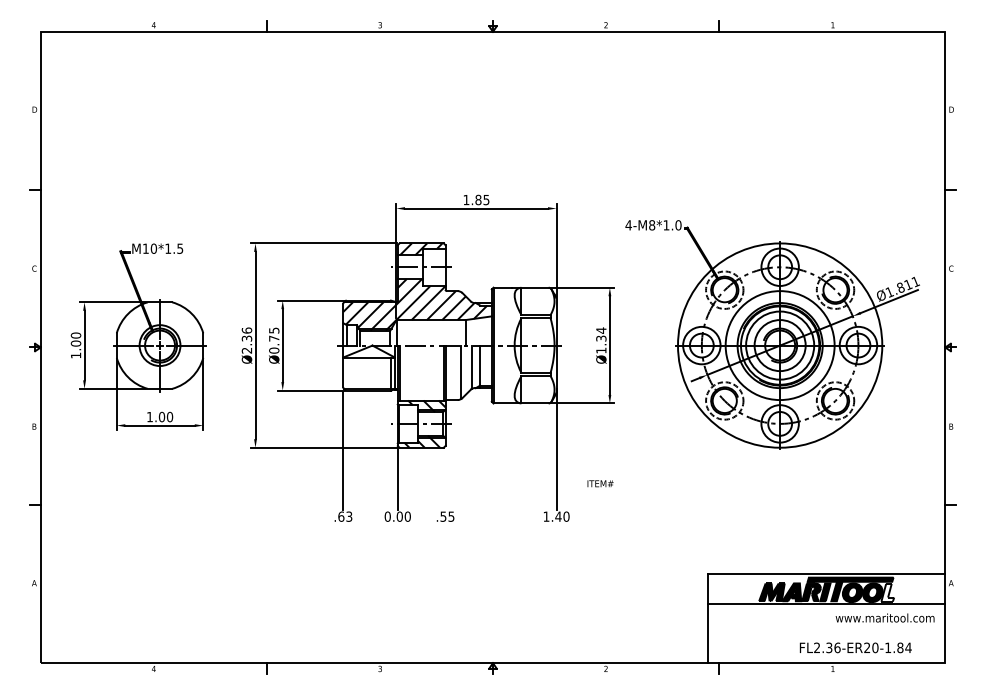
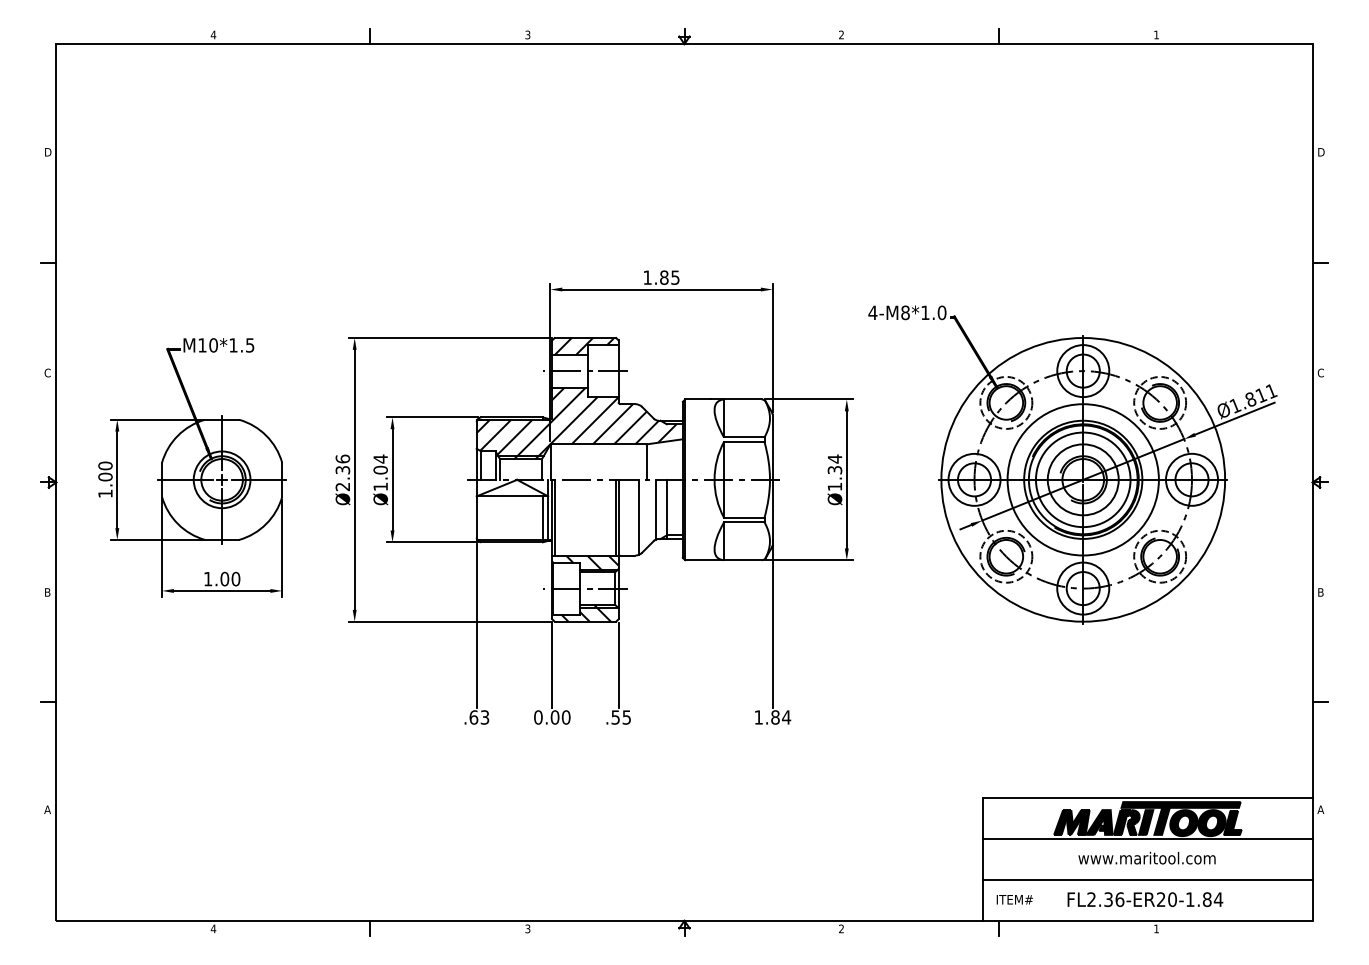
text: (274, 340) -> (380, 472), Ø0.75 -> Ø1.04
line: (445, 478) -> (618, 664), added
text: (600, 483) -> (1014, 899), moved
text: (562, 516) -> (780, 717), 1.40 -> 1.84
fill: (887, 592) -> (1232, 822), added
text: (884, 617) -> (1146, 857), moved
line: (826, 633) -> (1147, 879), added
text: (855, 647) -> (1145, 899), moved

